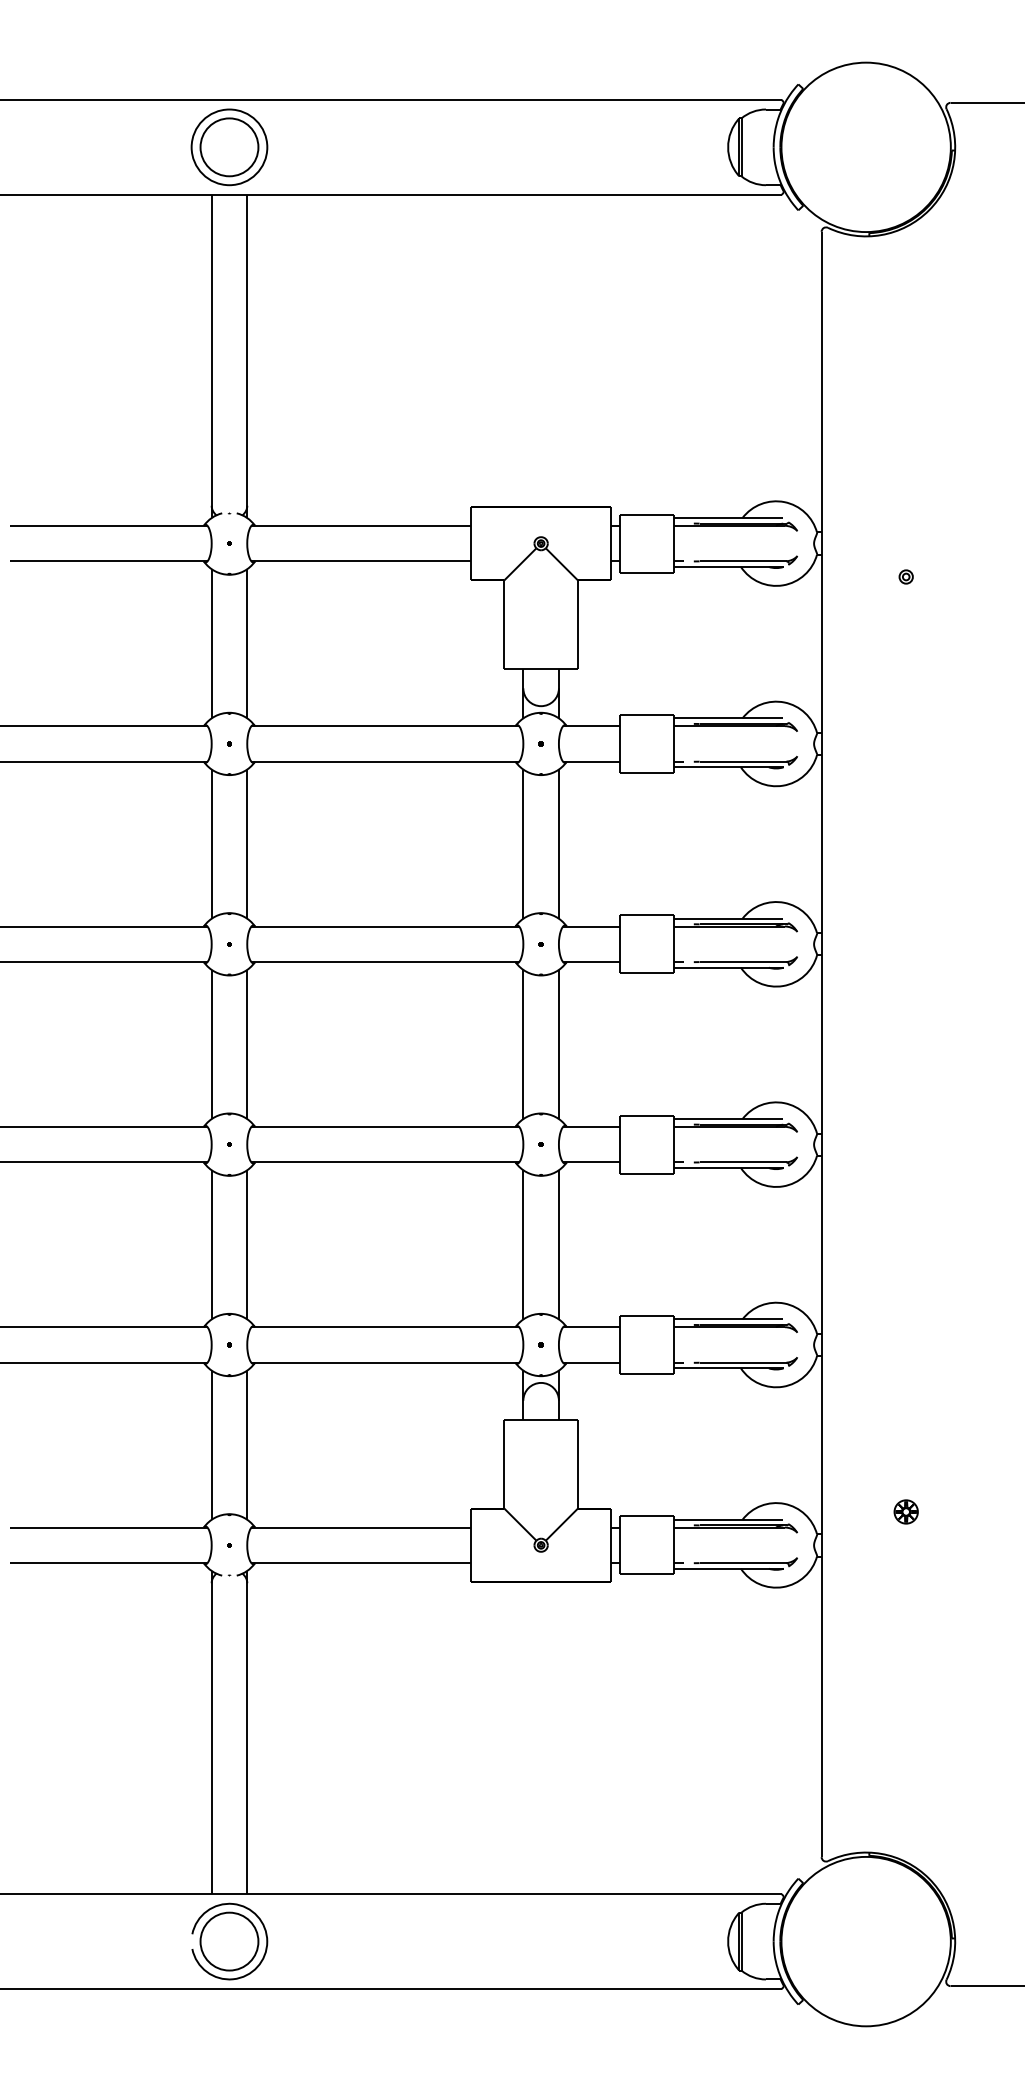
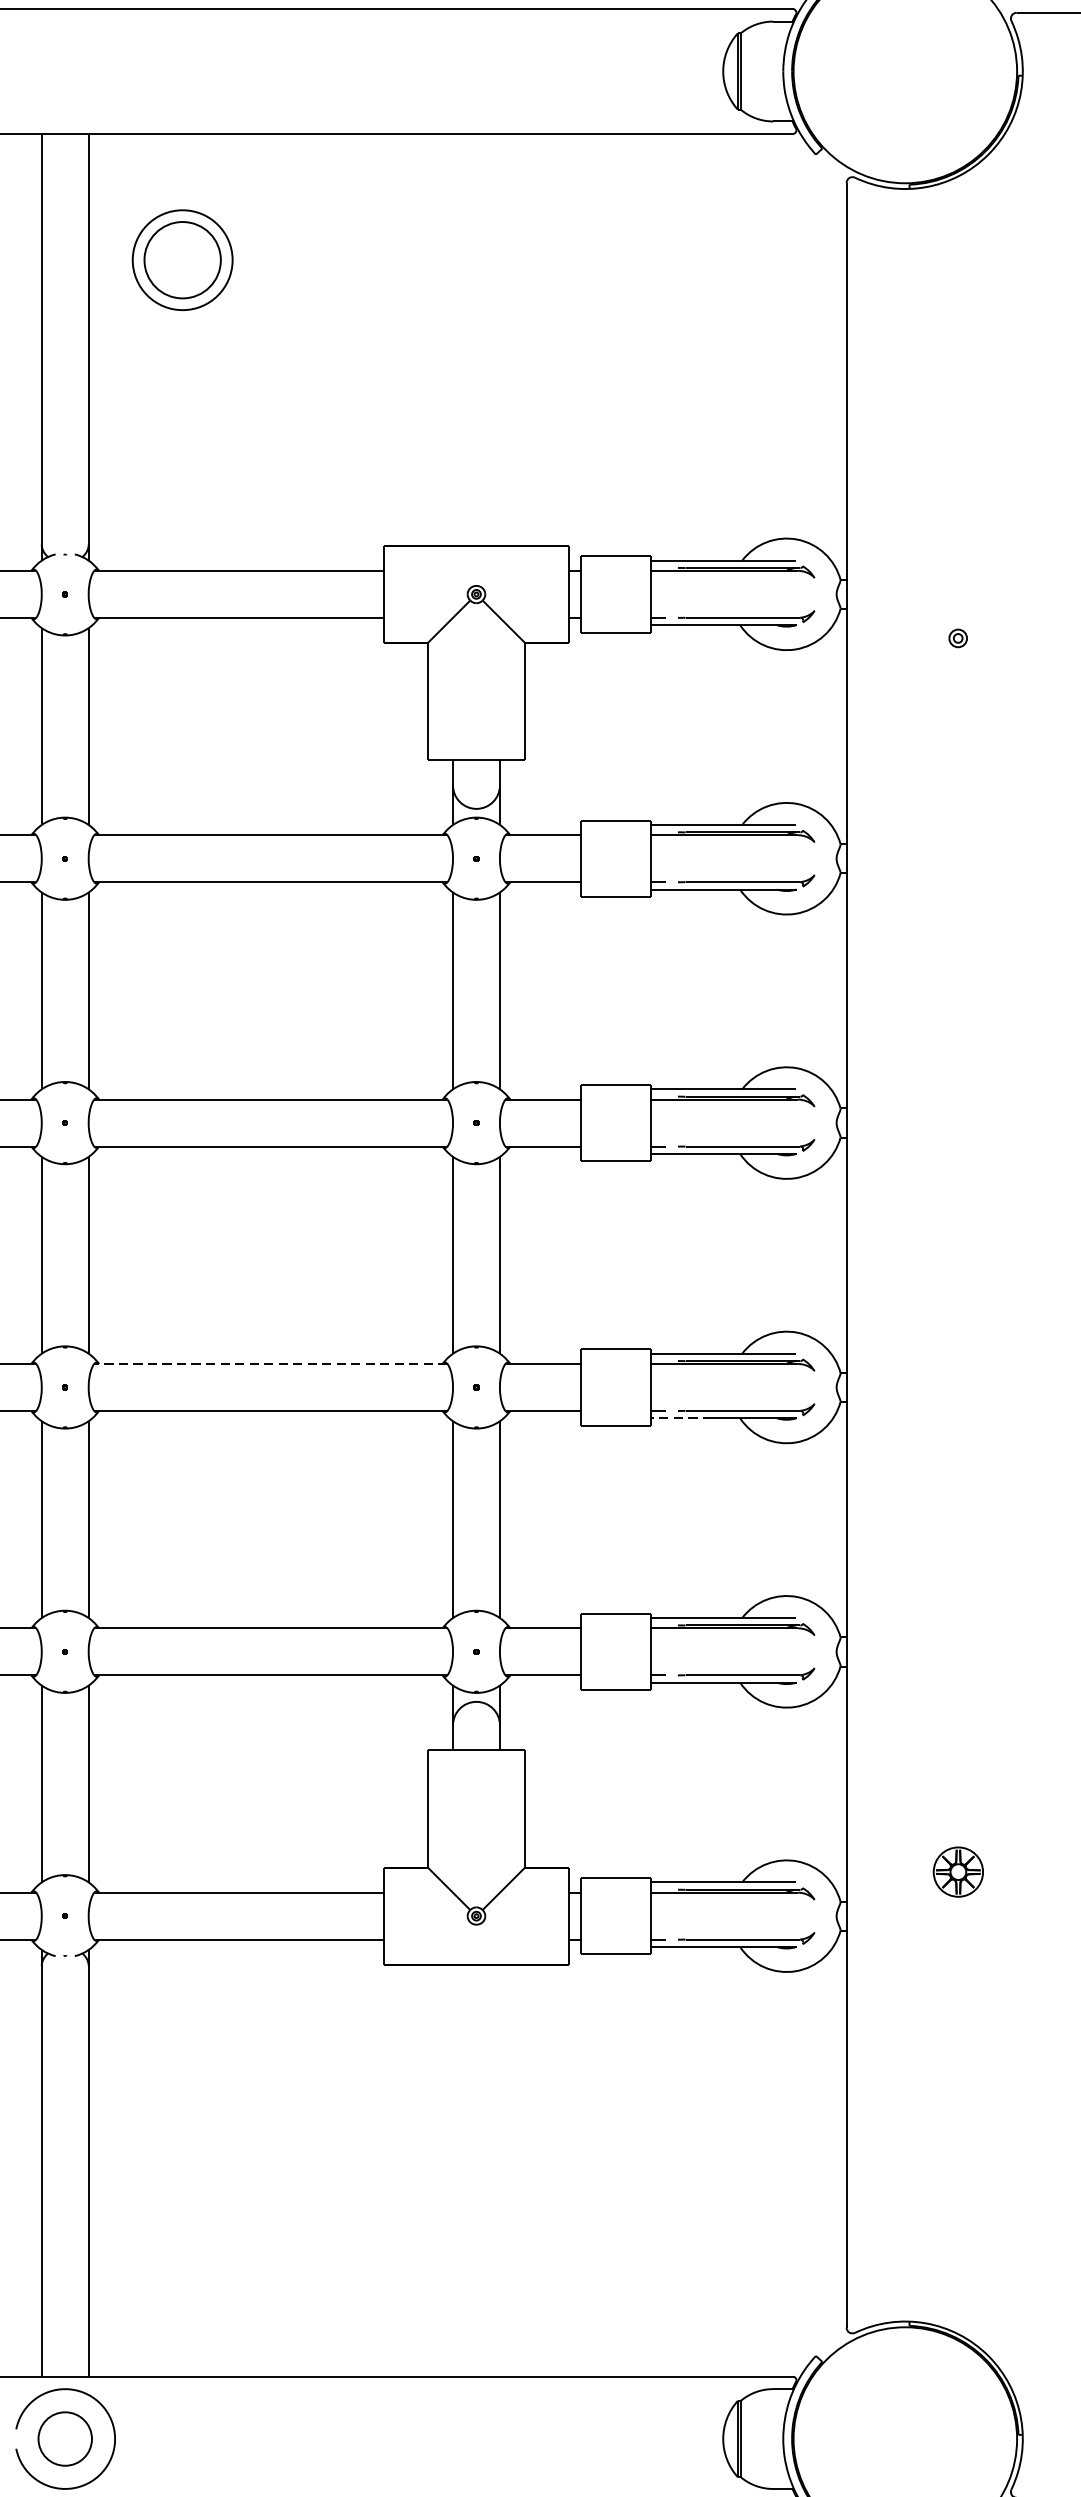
part: (229, 147) -> (182, 260), moved
line: (385, 1126) -> (271, 1363), solid -> dashed
line: (696, 1168) -> (681, 1418), solid -> dashed
part: (905, 1511) -> (957, 1871), size x1.6
circle: (229, 1941) -> (65, 2438), size x0.7

